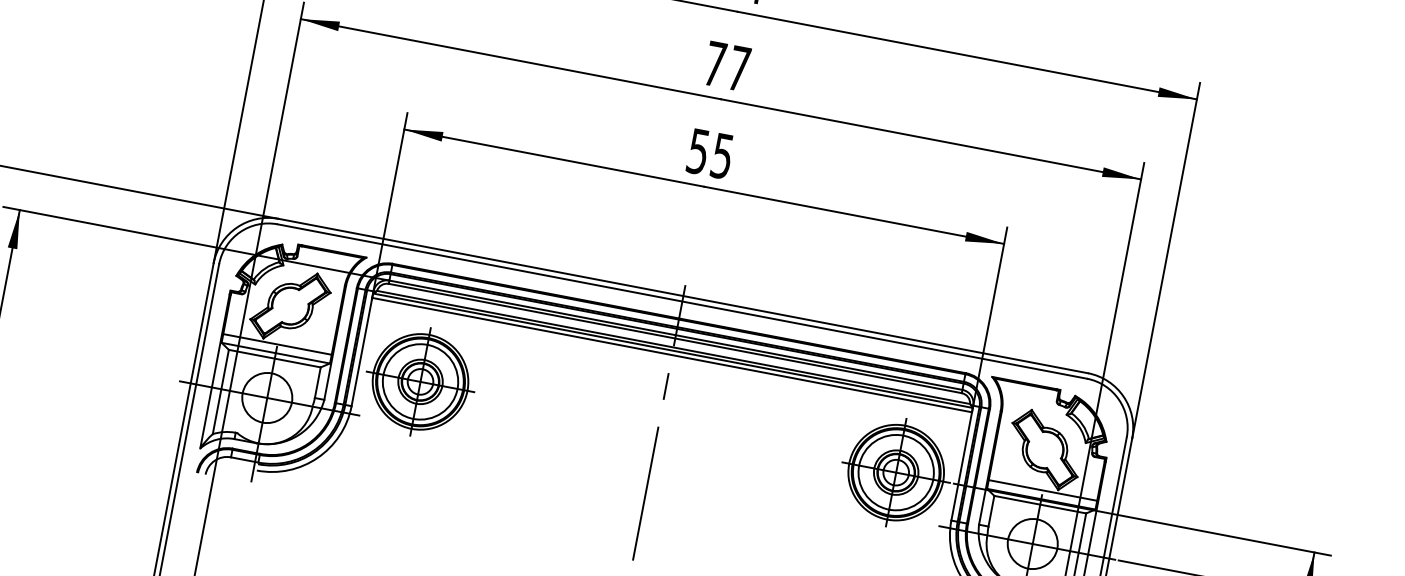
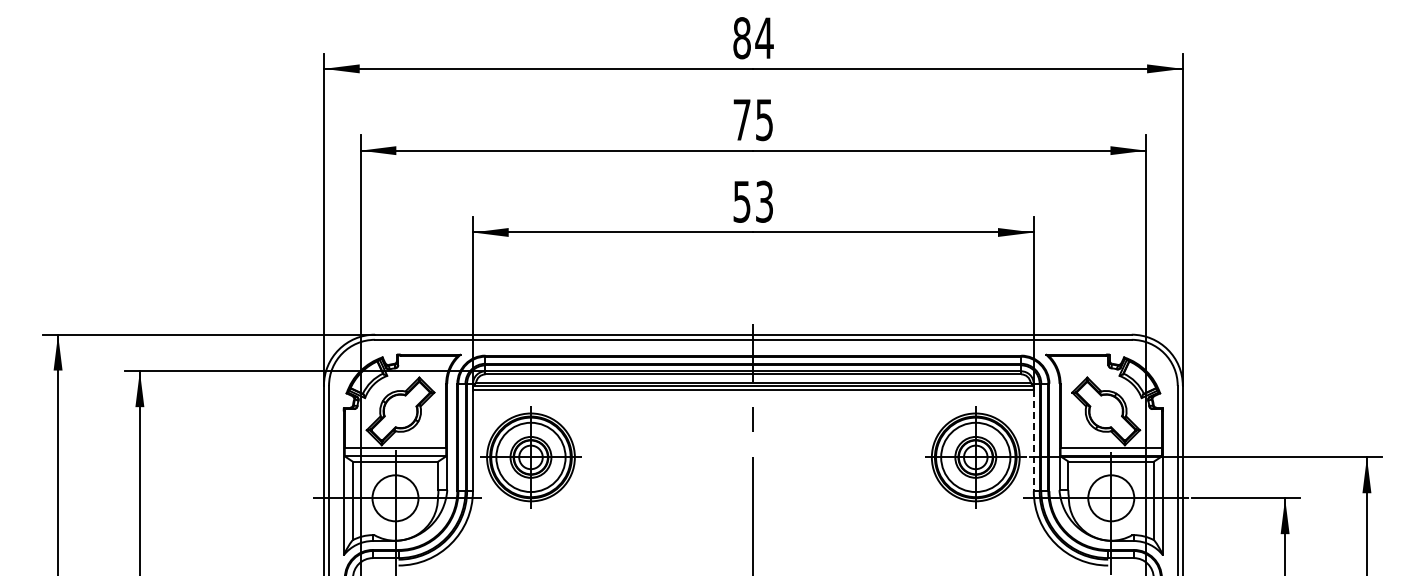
text: (738, 69) -> (764, 120), 77 -> 75
text: (722, 155) -> (764, 201), 55 -> 53
line: (961, 466) -> (1033, 440), solid -> dashed

